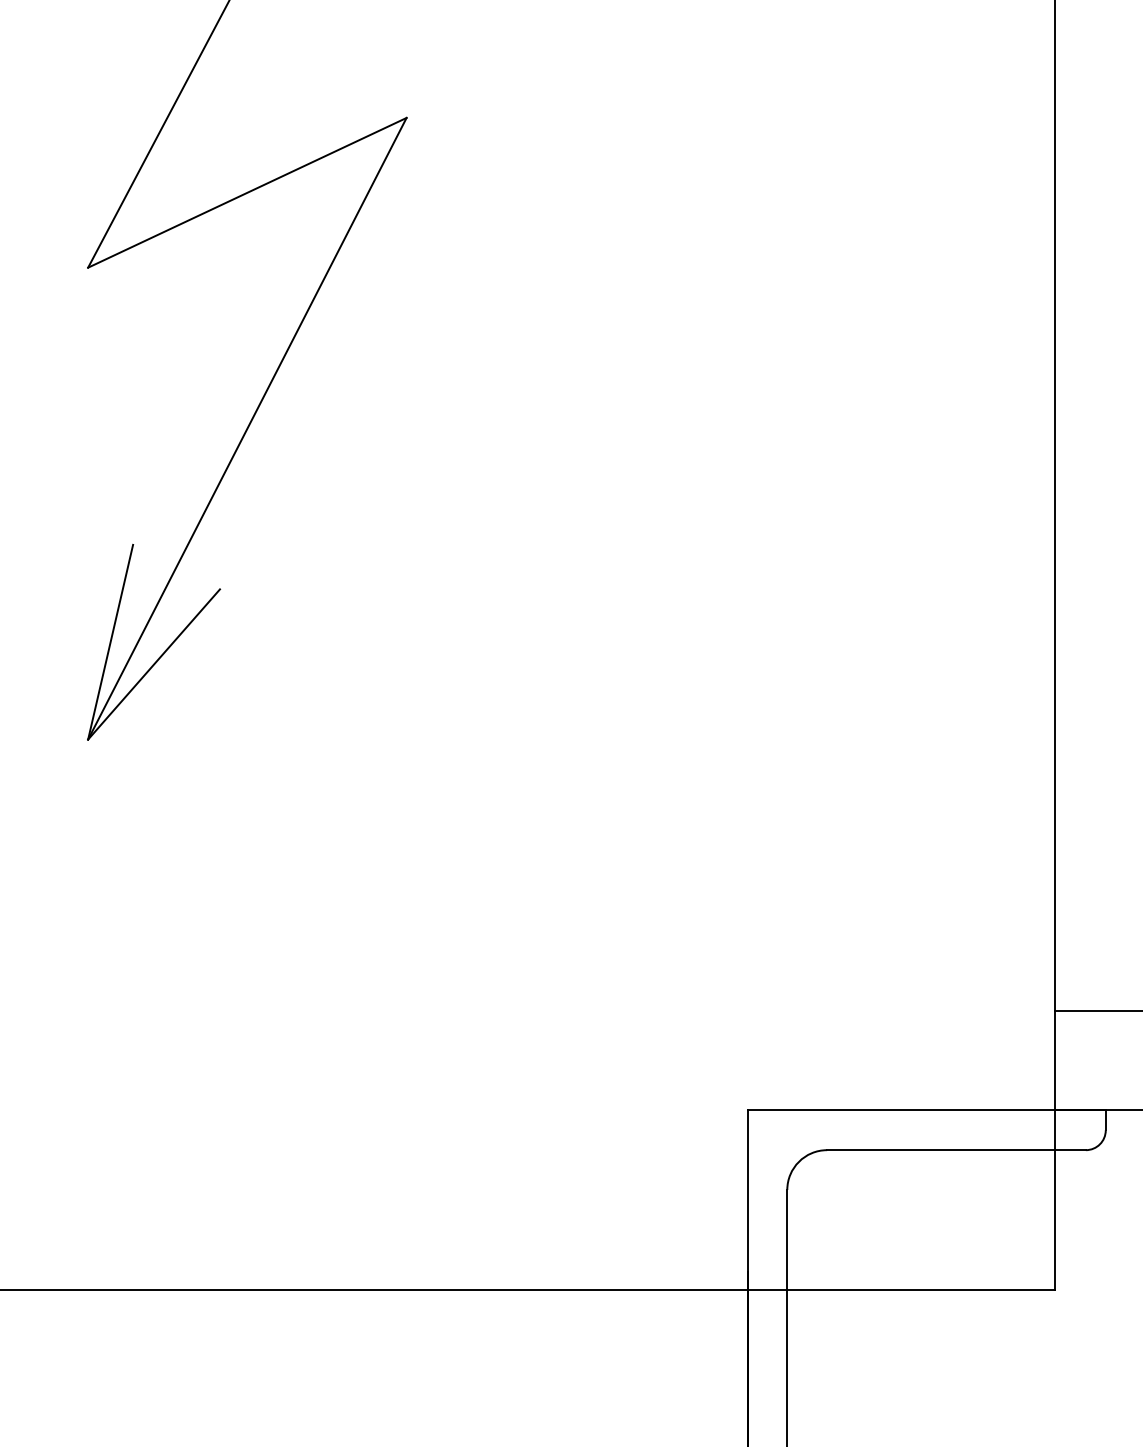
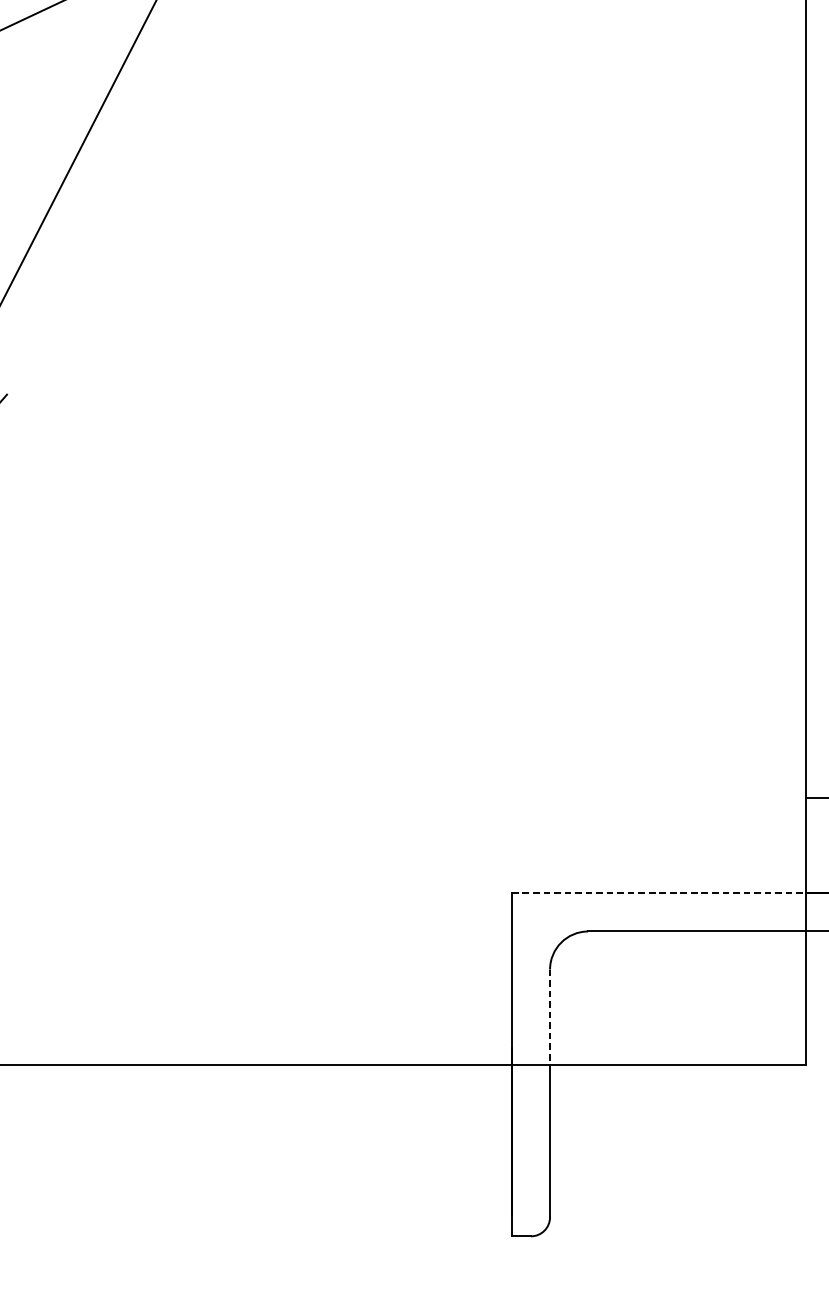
line: (901, 1110) -> (659, 893), solid -> dashed
line: (787, 1239) -> (550, 1016), solid -> dashed

